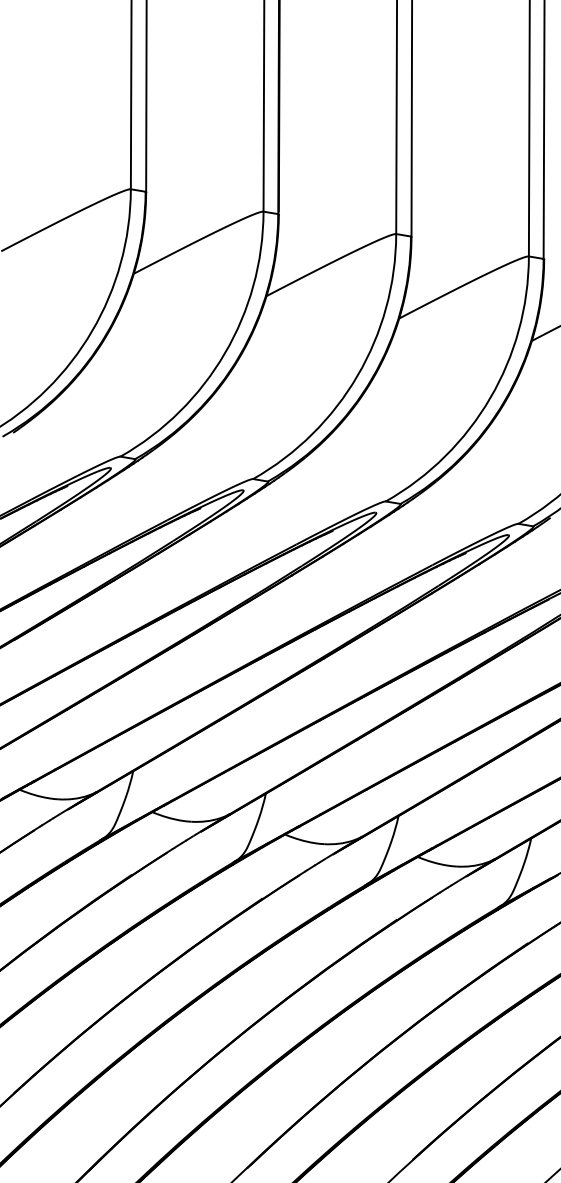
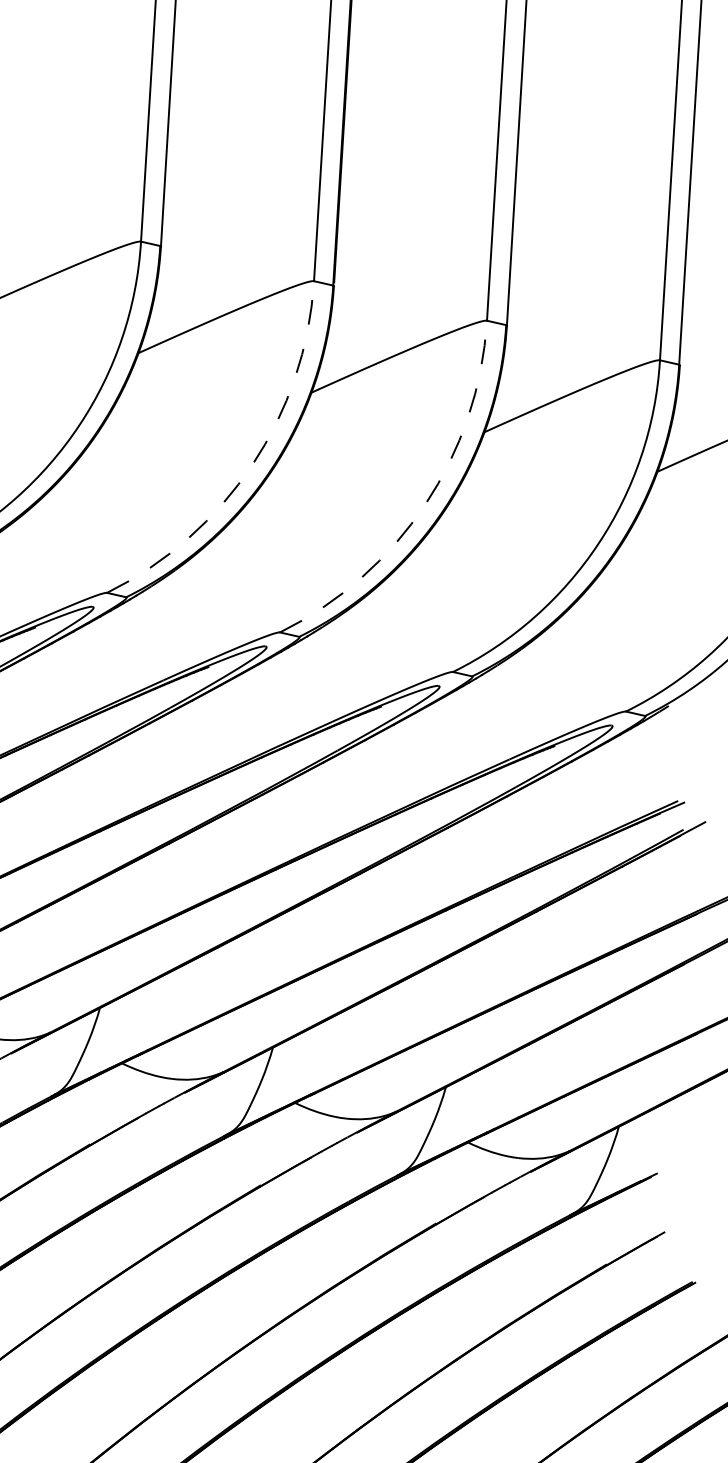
arc: (224, 353) -> (251, 464), solid -> dashed
arc: (357, 375) -> (425, 504), solid -> dashed

